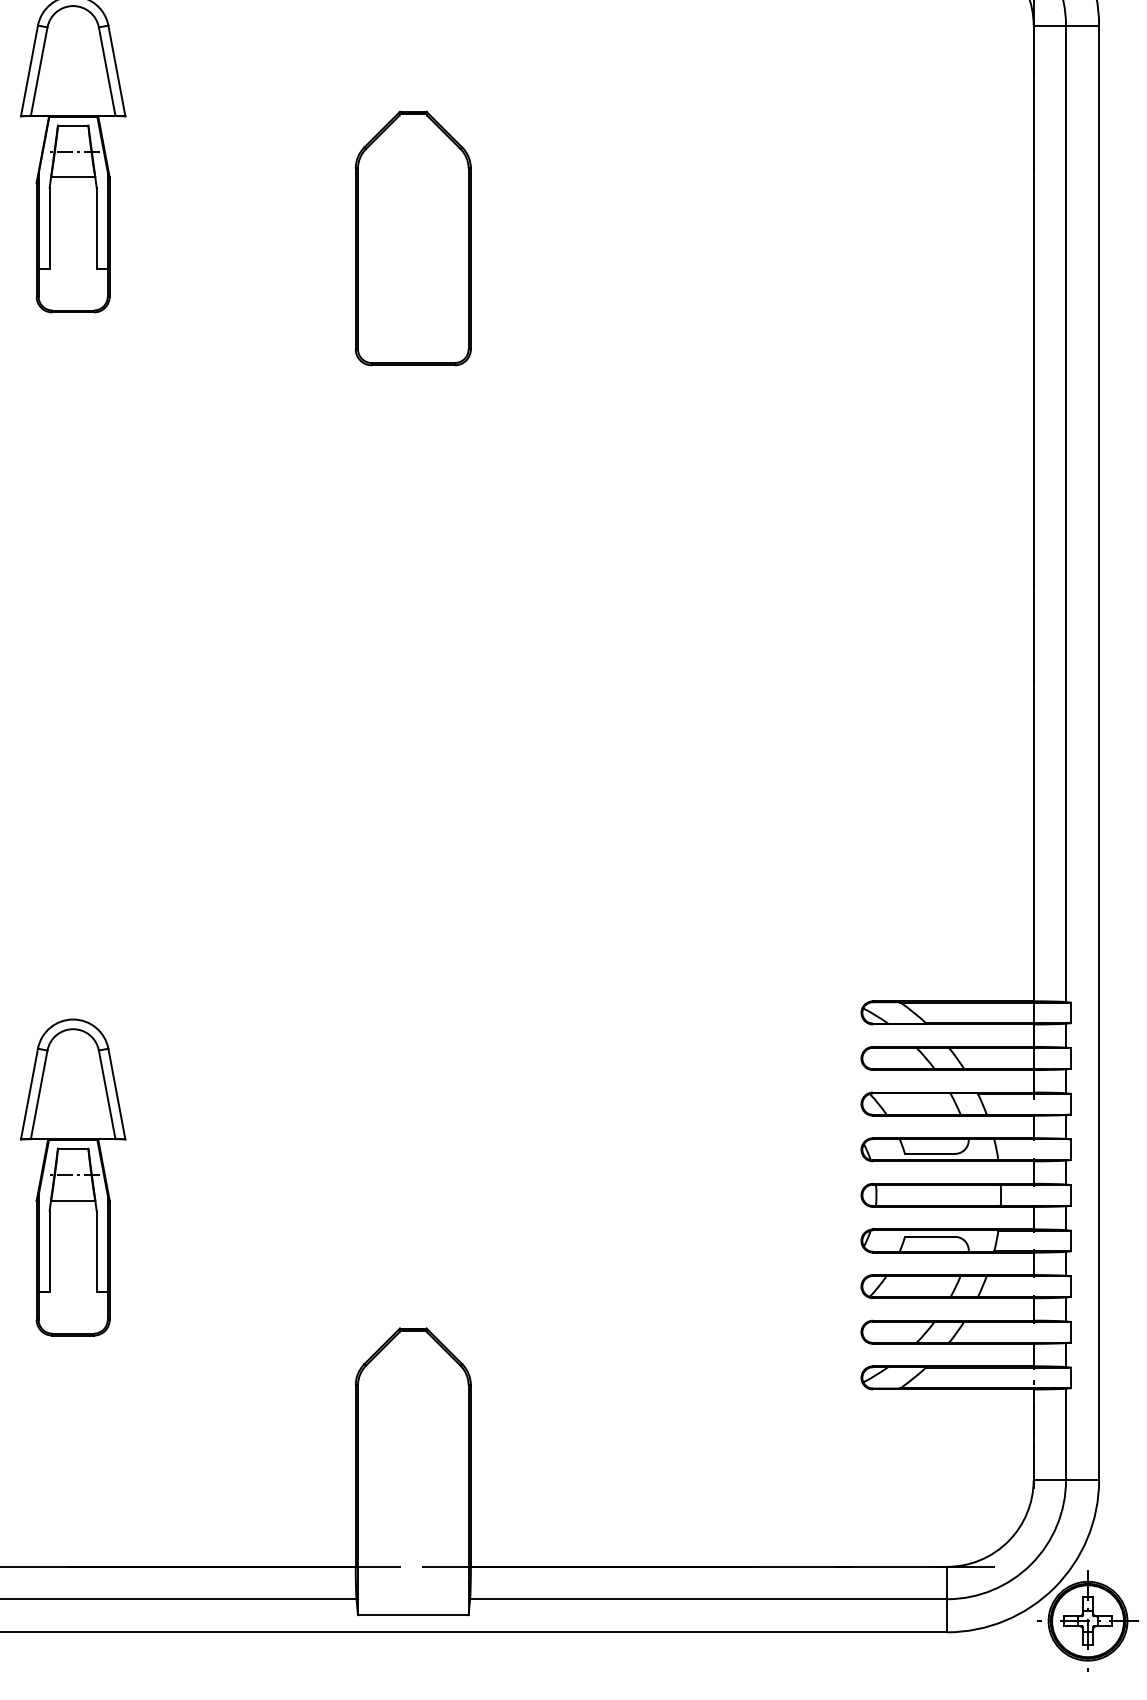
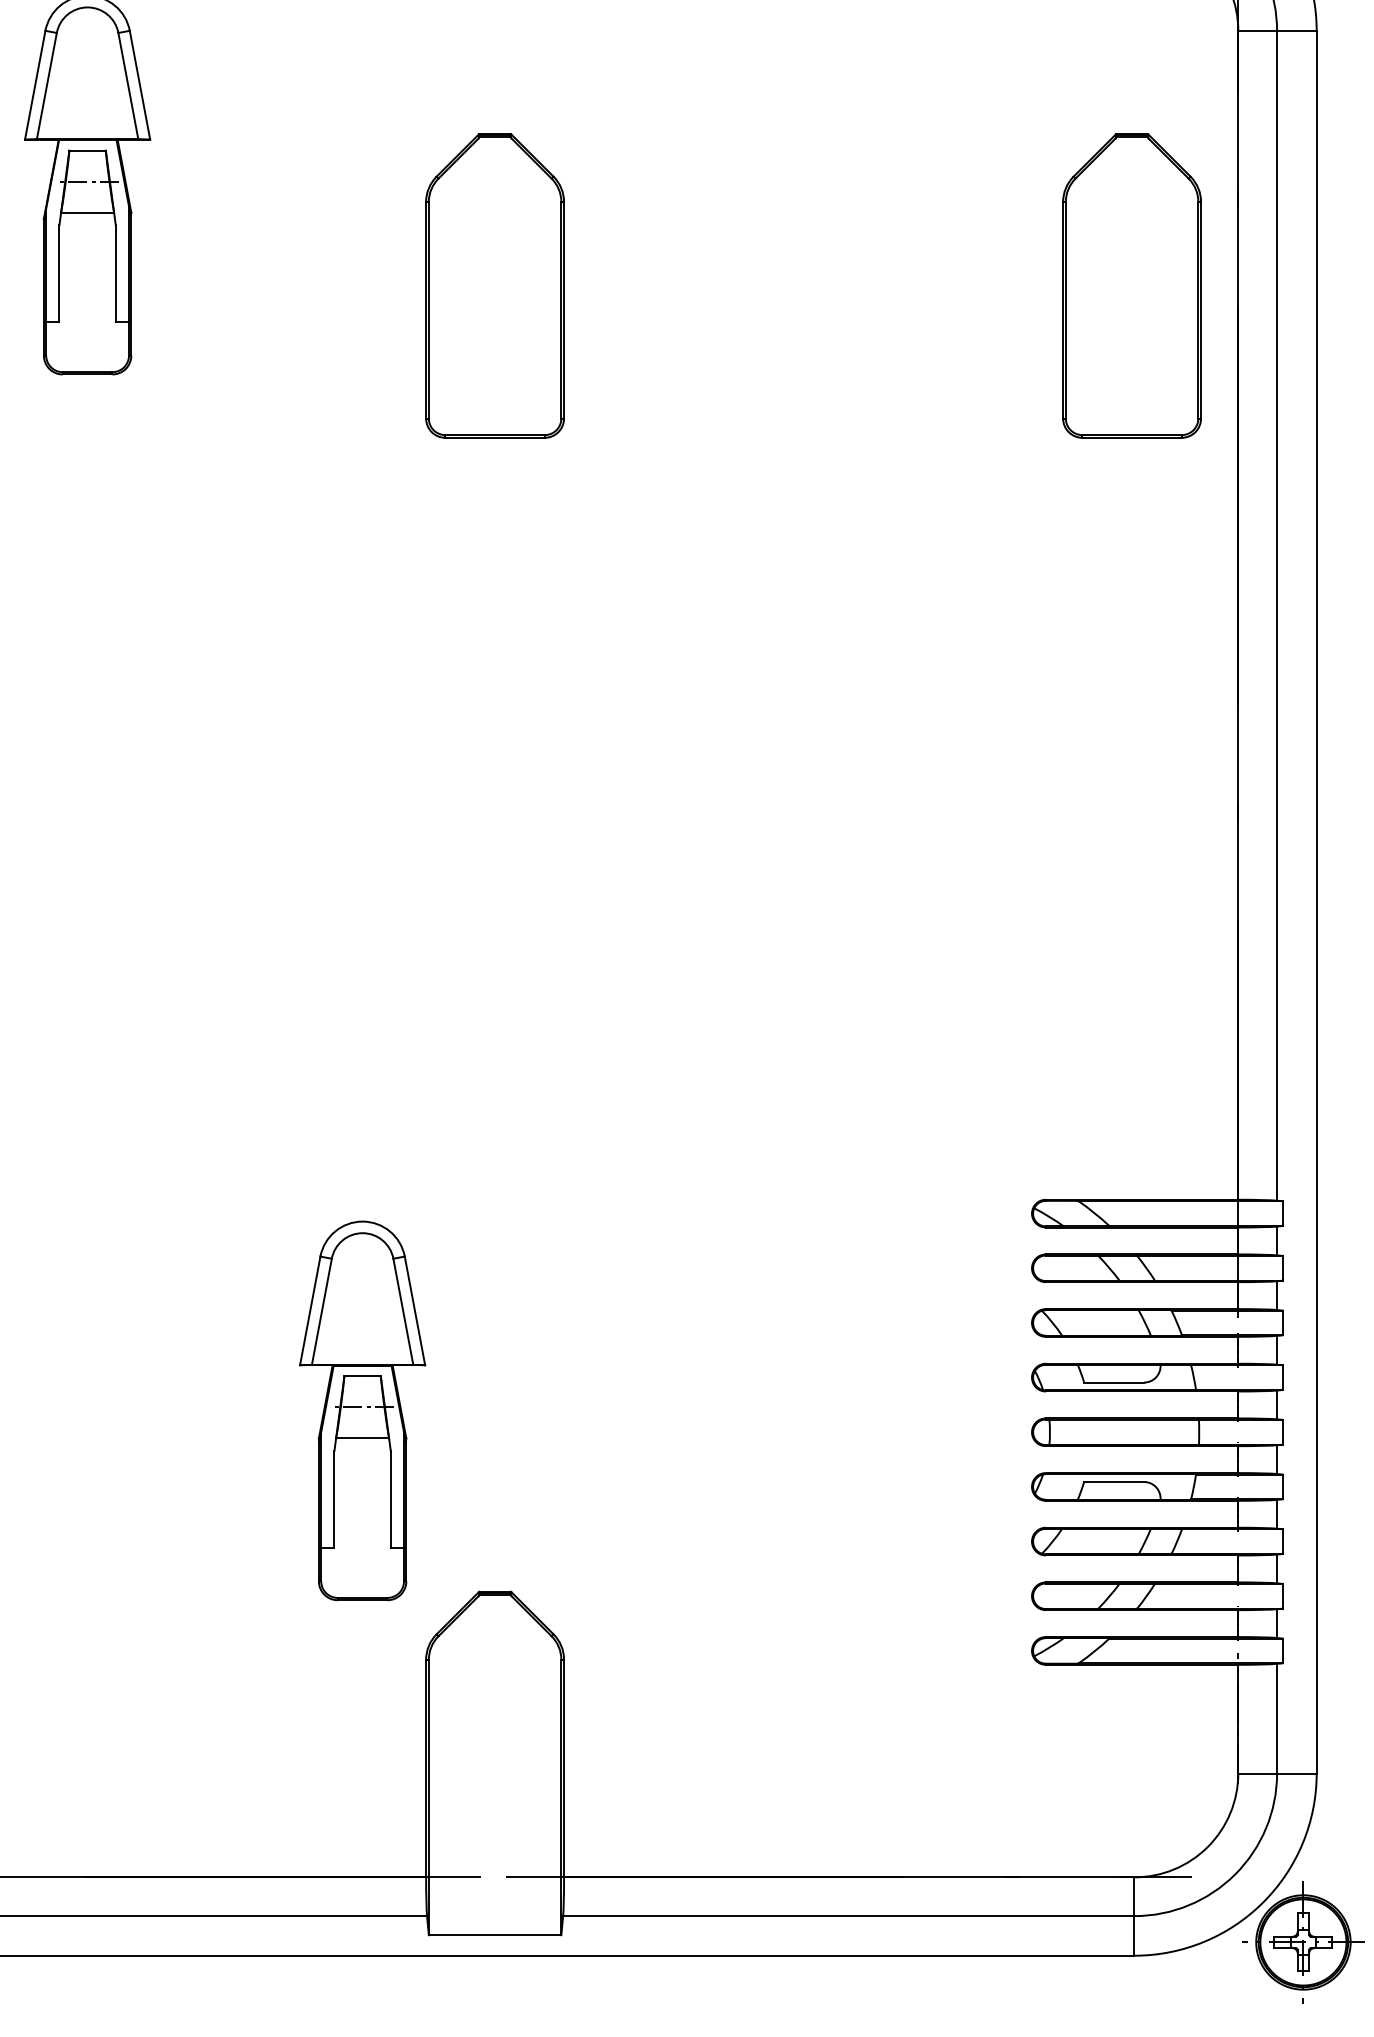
part: (944, 238) -> (1131, 285), added
part: (73, 1177) -> (362, 1410), moved

